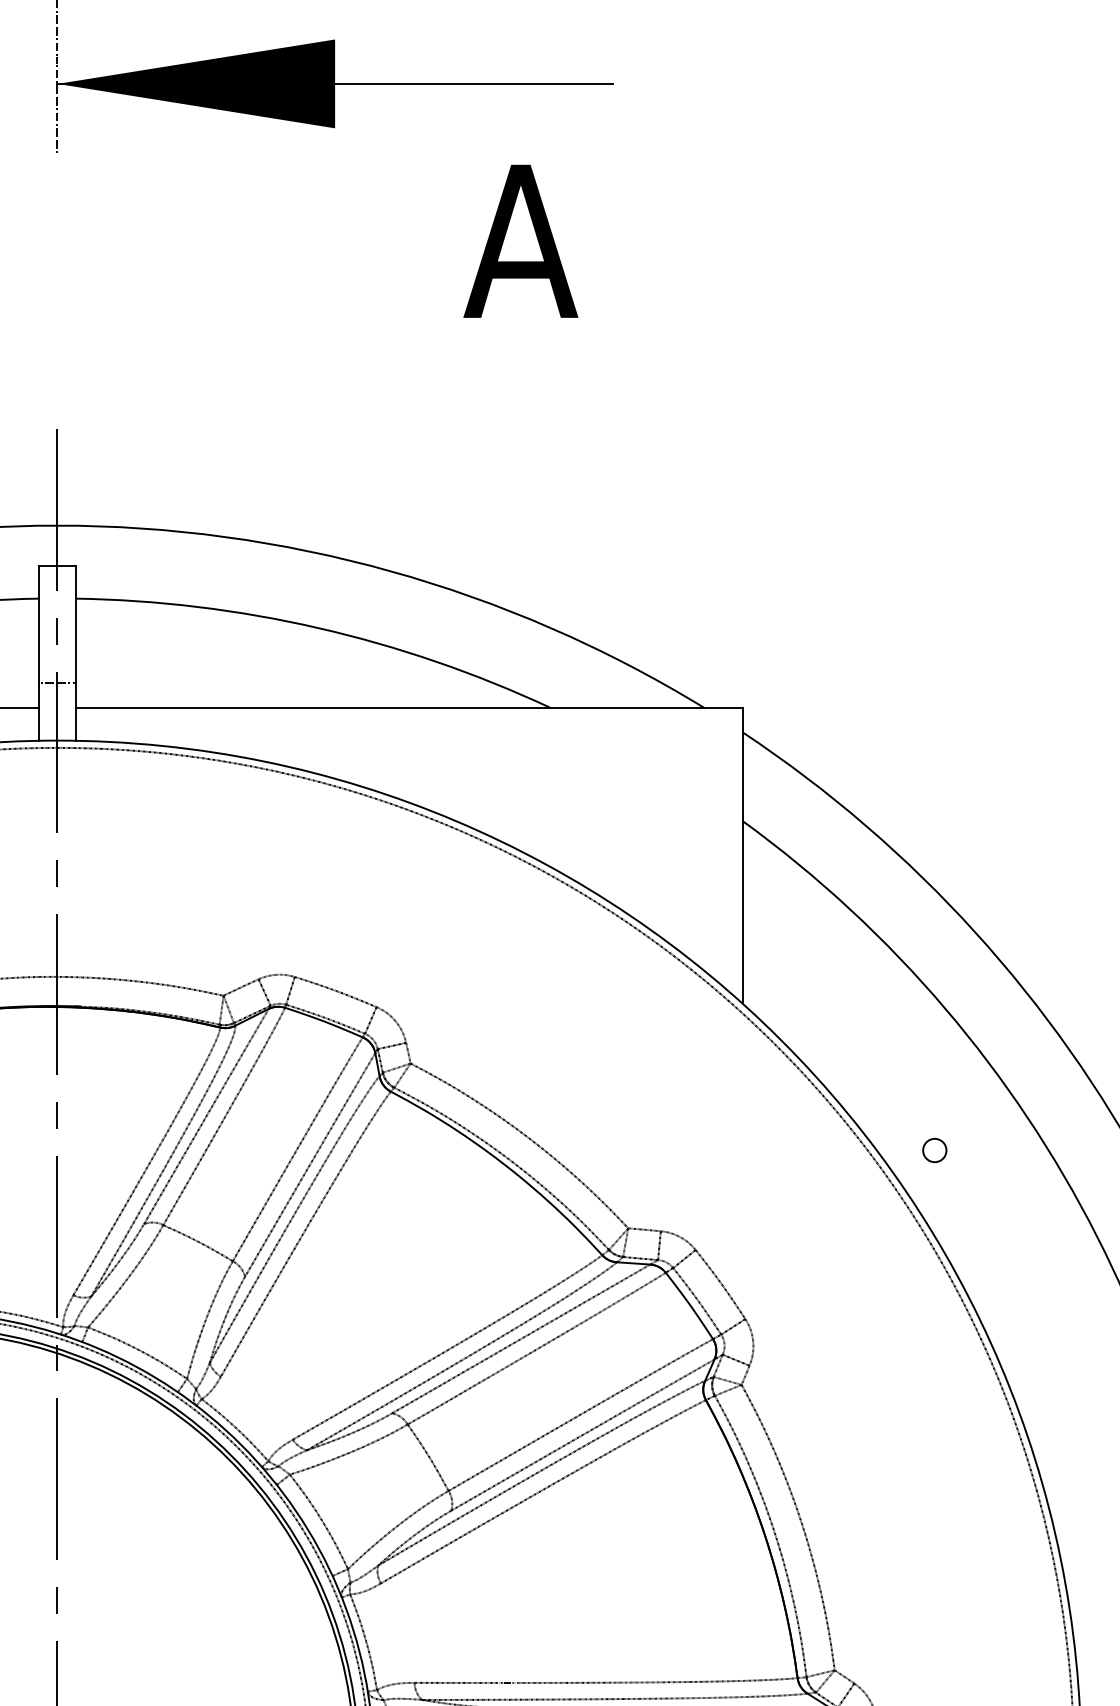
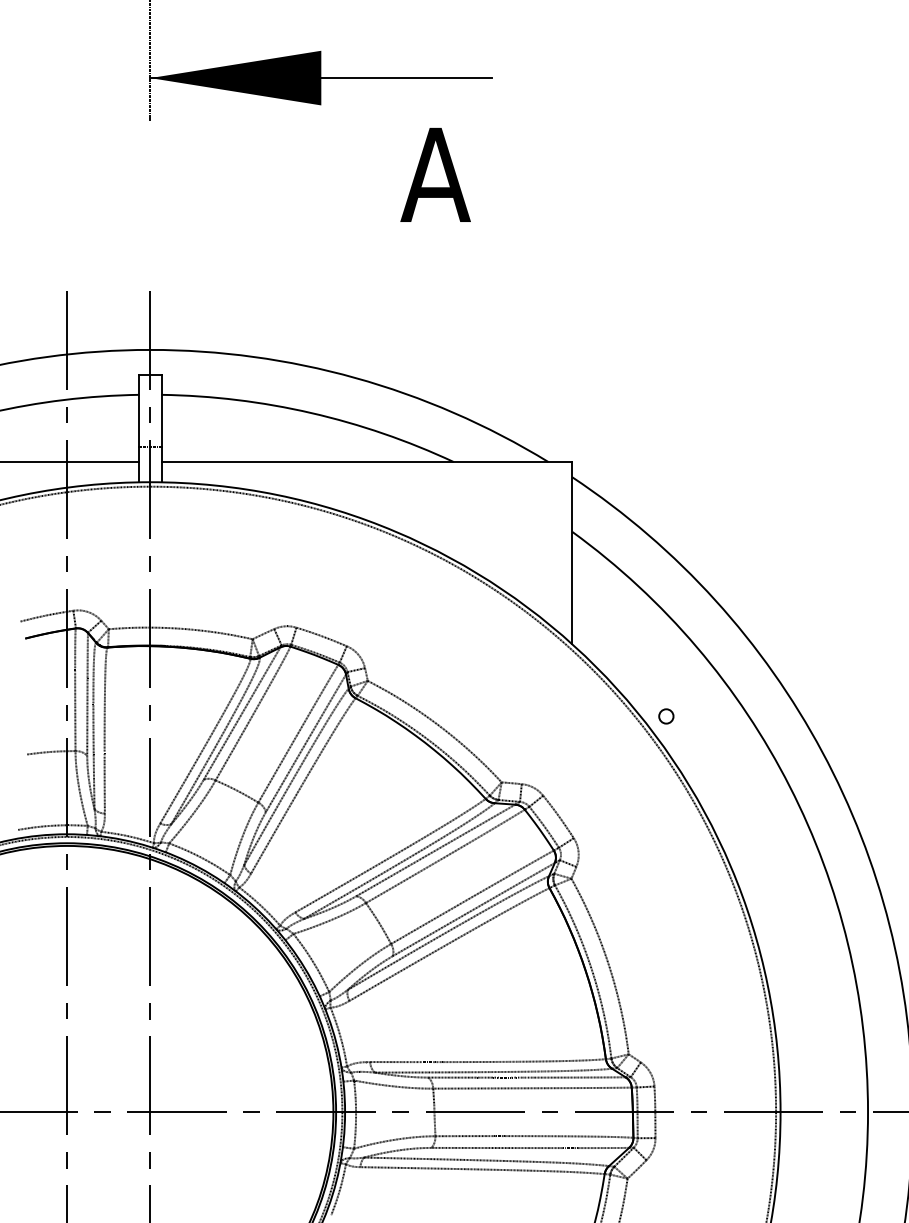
circle: (935, 1150) -> (666, 716), moved

